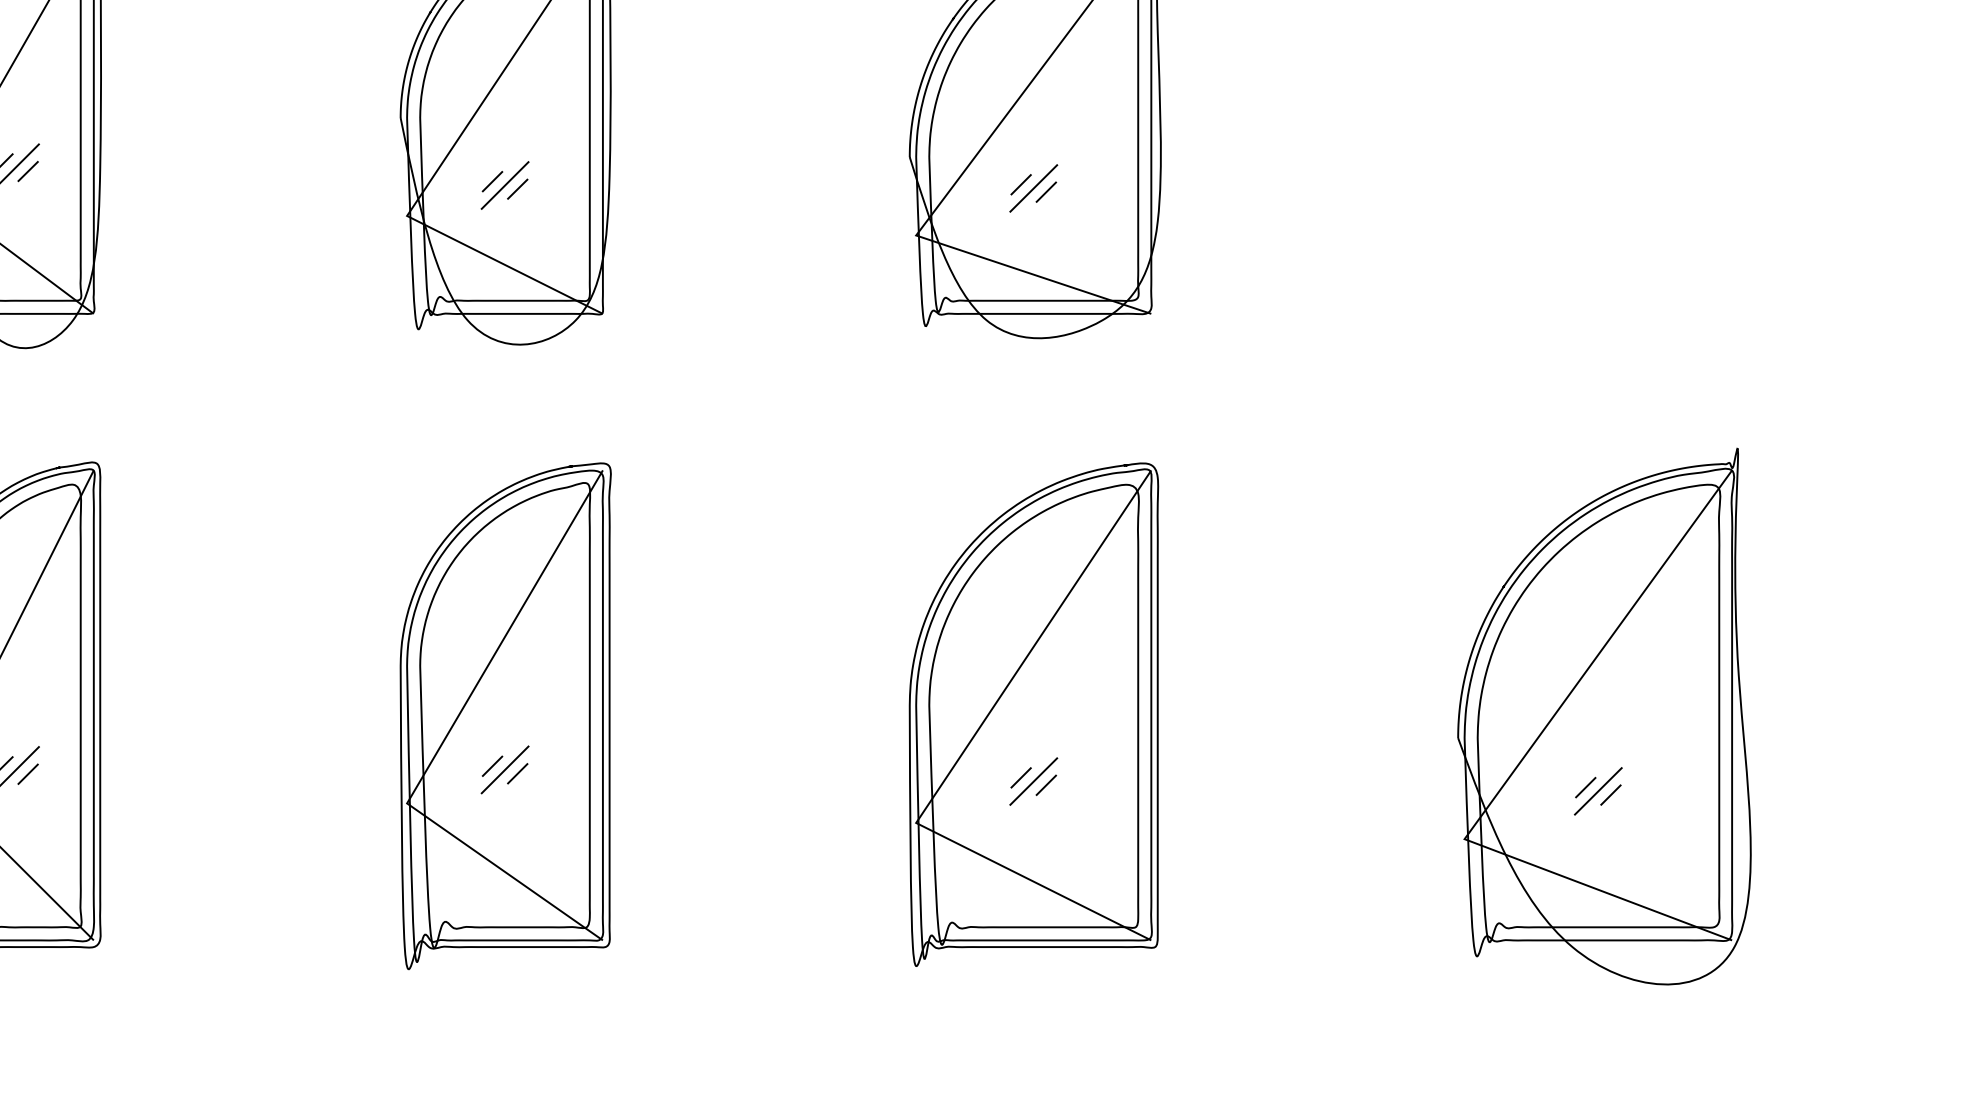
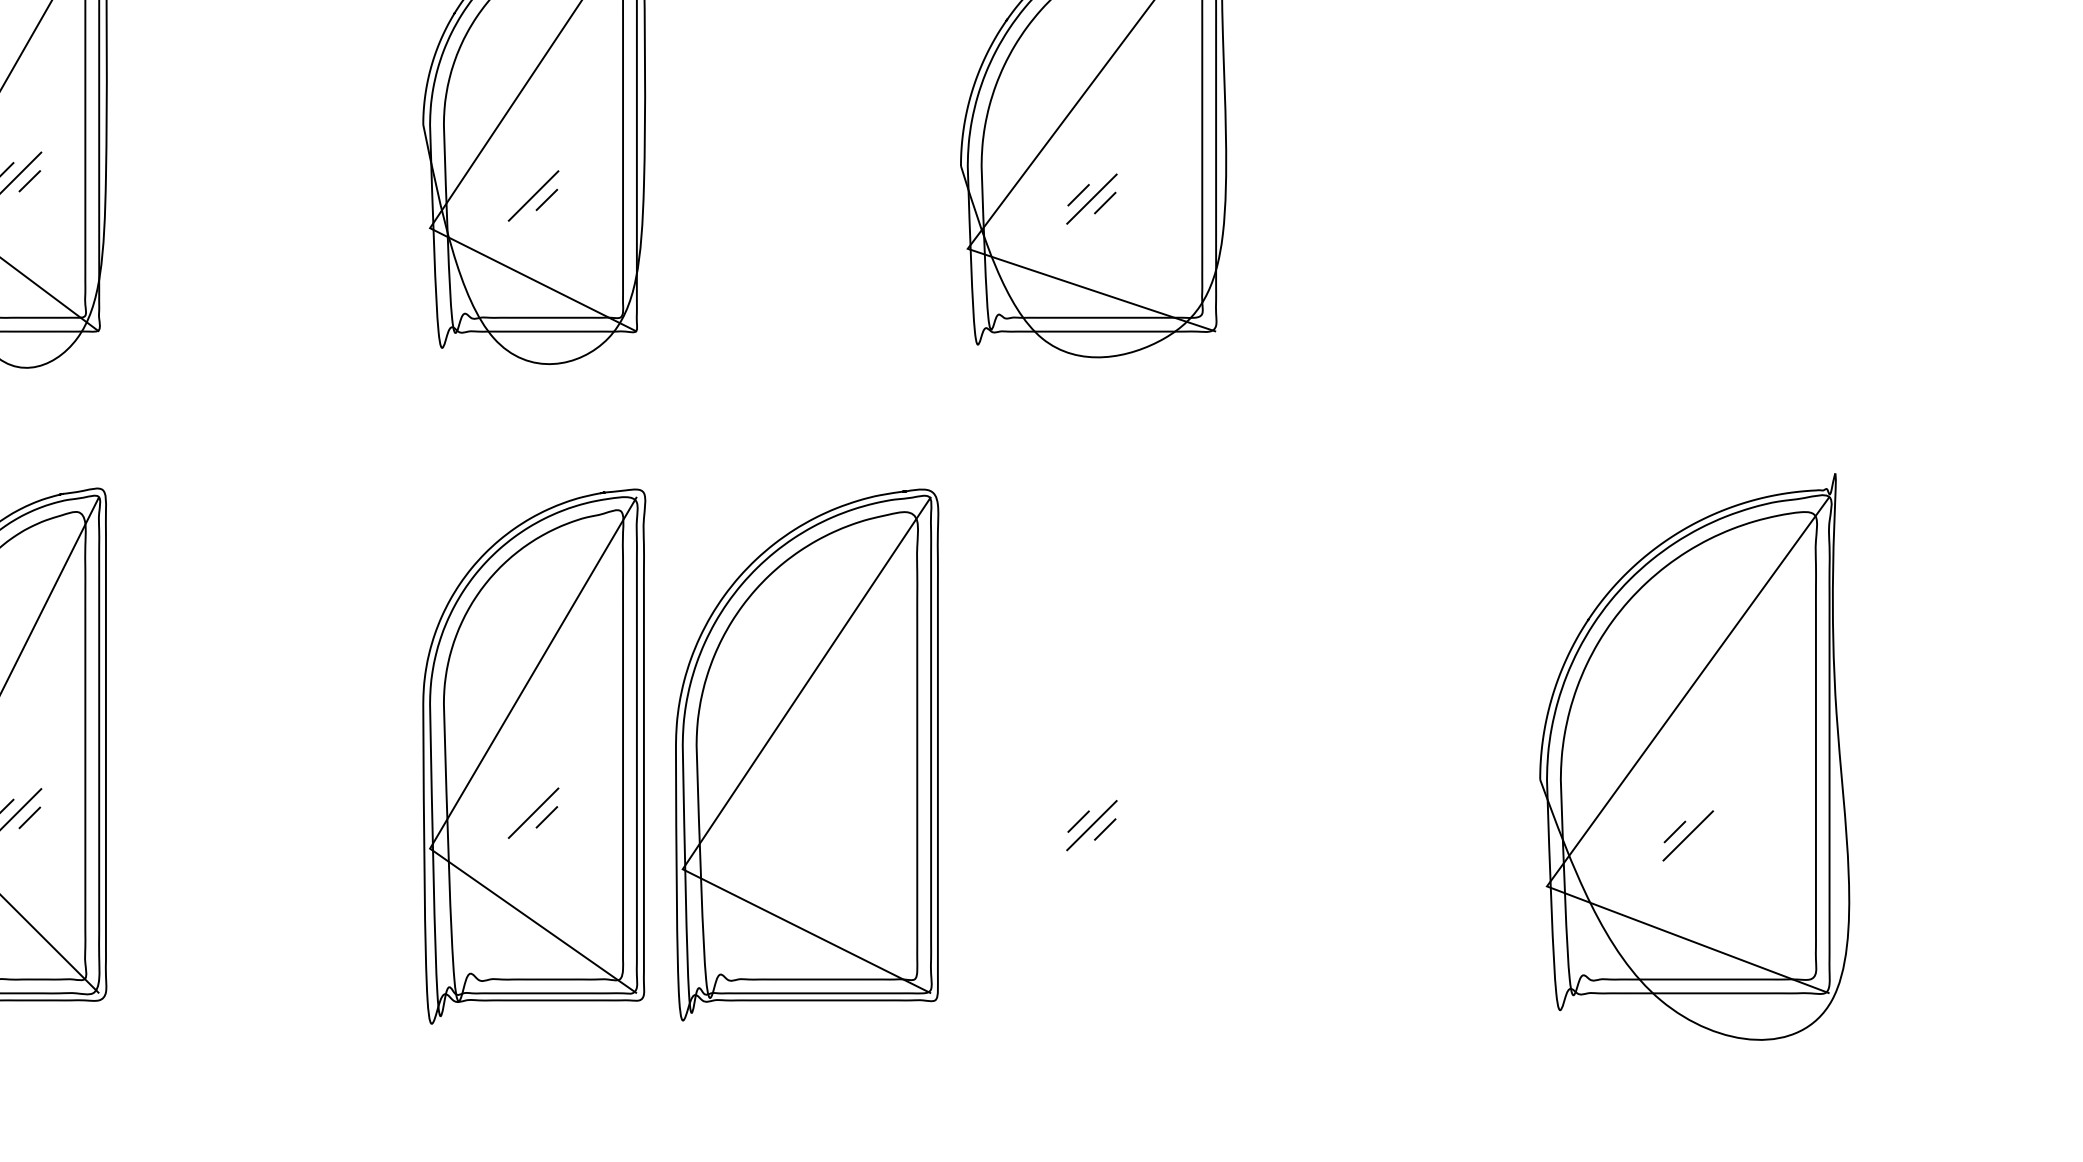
line: (492, 181) -> (520, 191), removed
part: (1034, 714) -> (807, 754), moved
line: (492, 766) -> (520, 809), removed
line: (1610, 794) -> (1701, 839), removed

